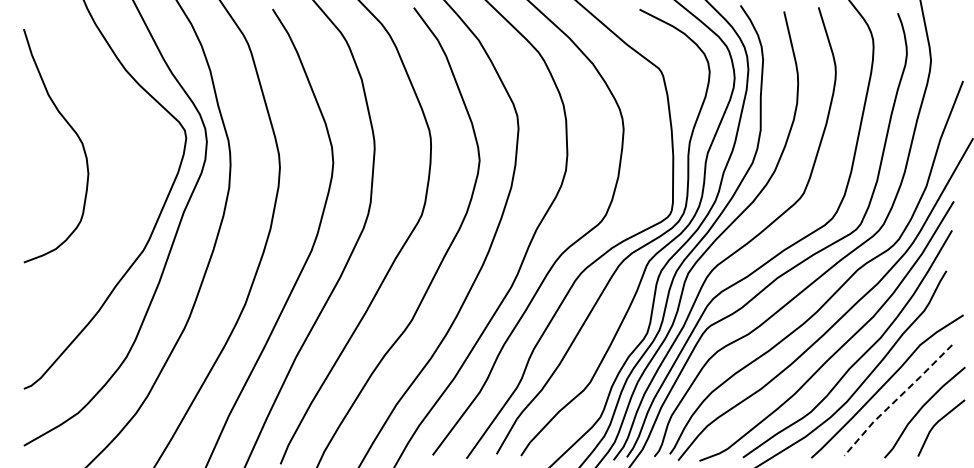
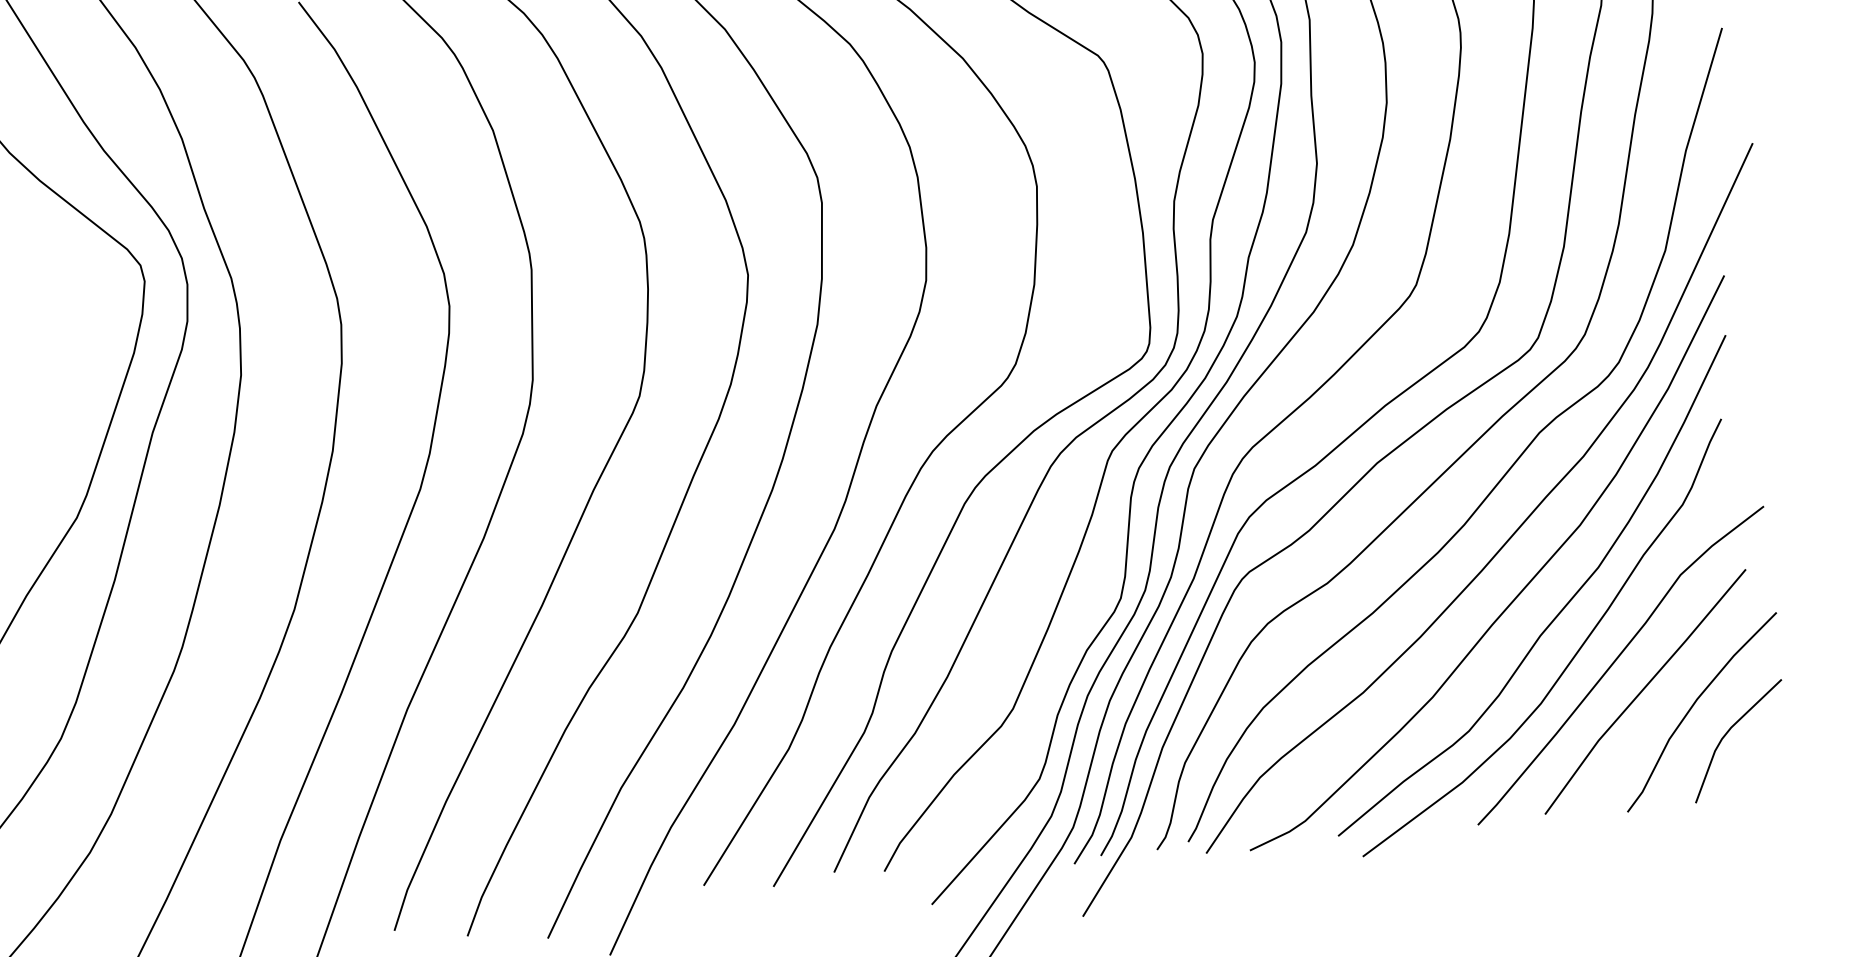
line: (896, 399) -> (1641, 690), dashed -> solid

